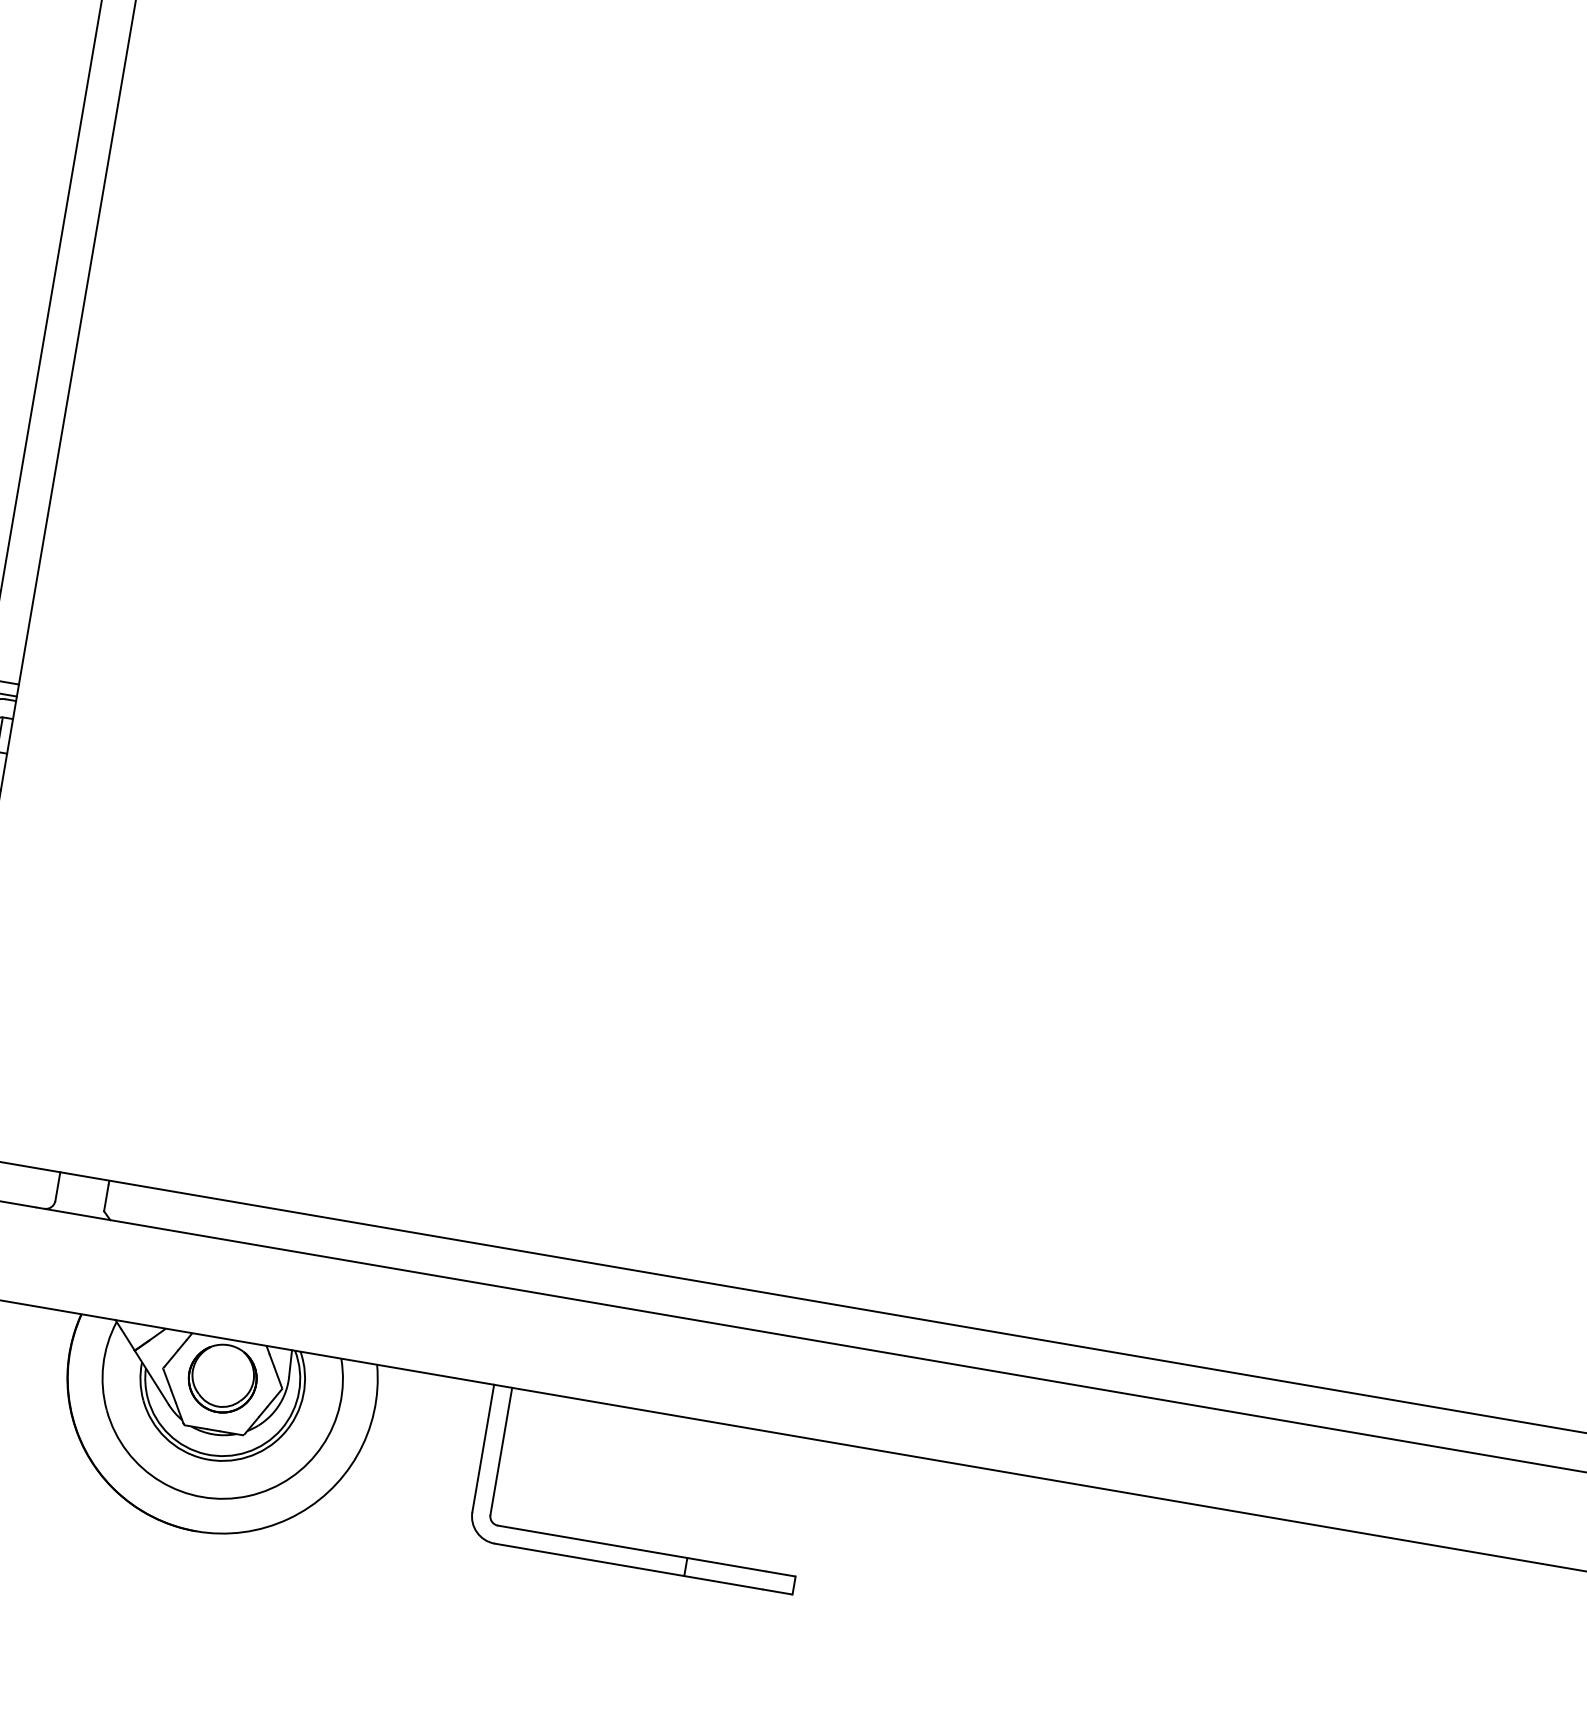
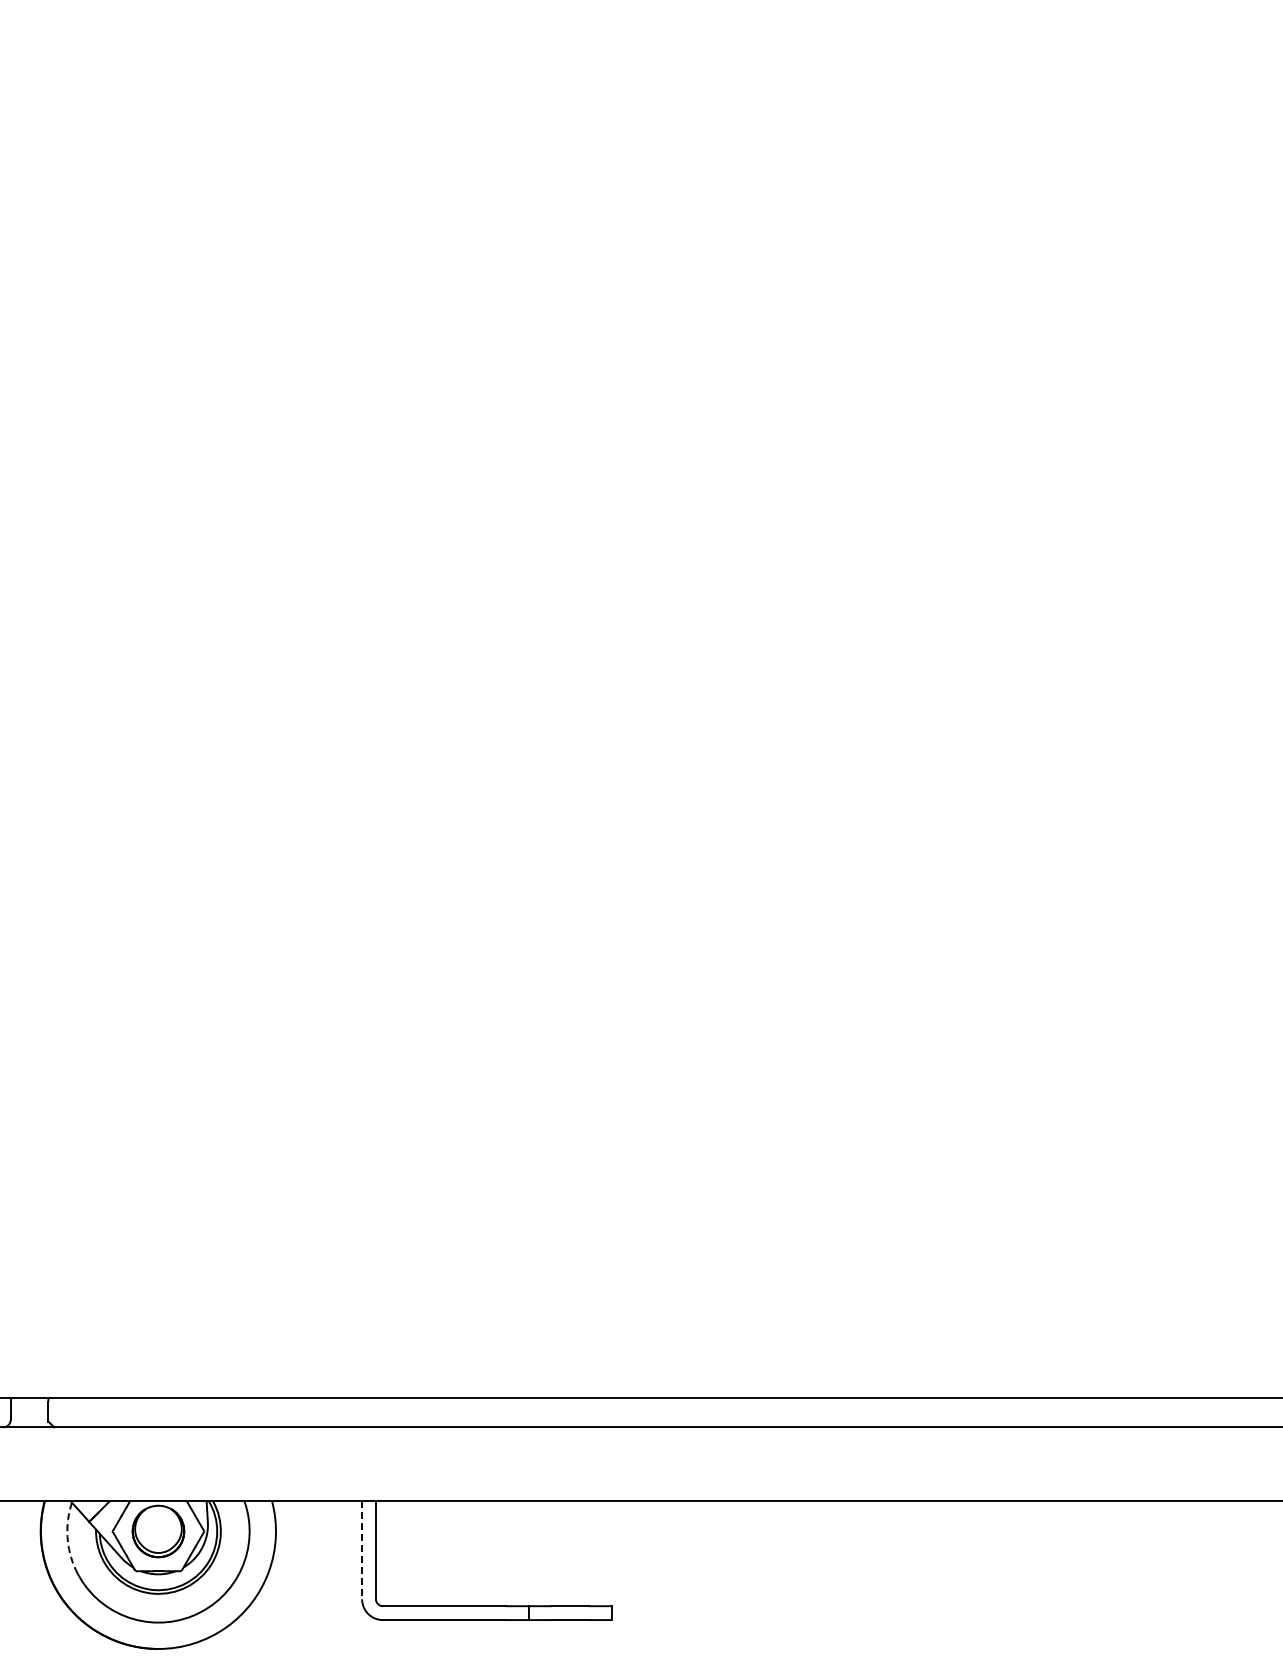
arc: (103, 1364) -> (67, 1536), solid -> dashed
line: (483, 1448) -> (362, 1550), solid -> dashed

